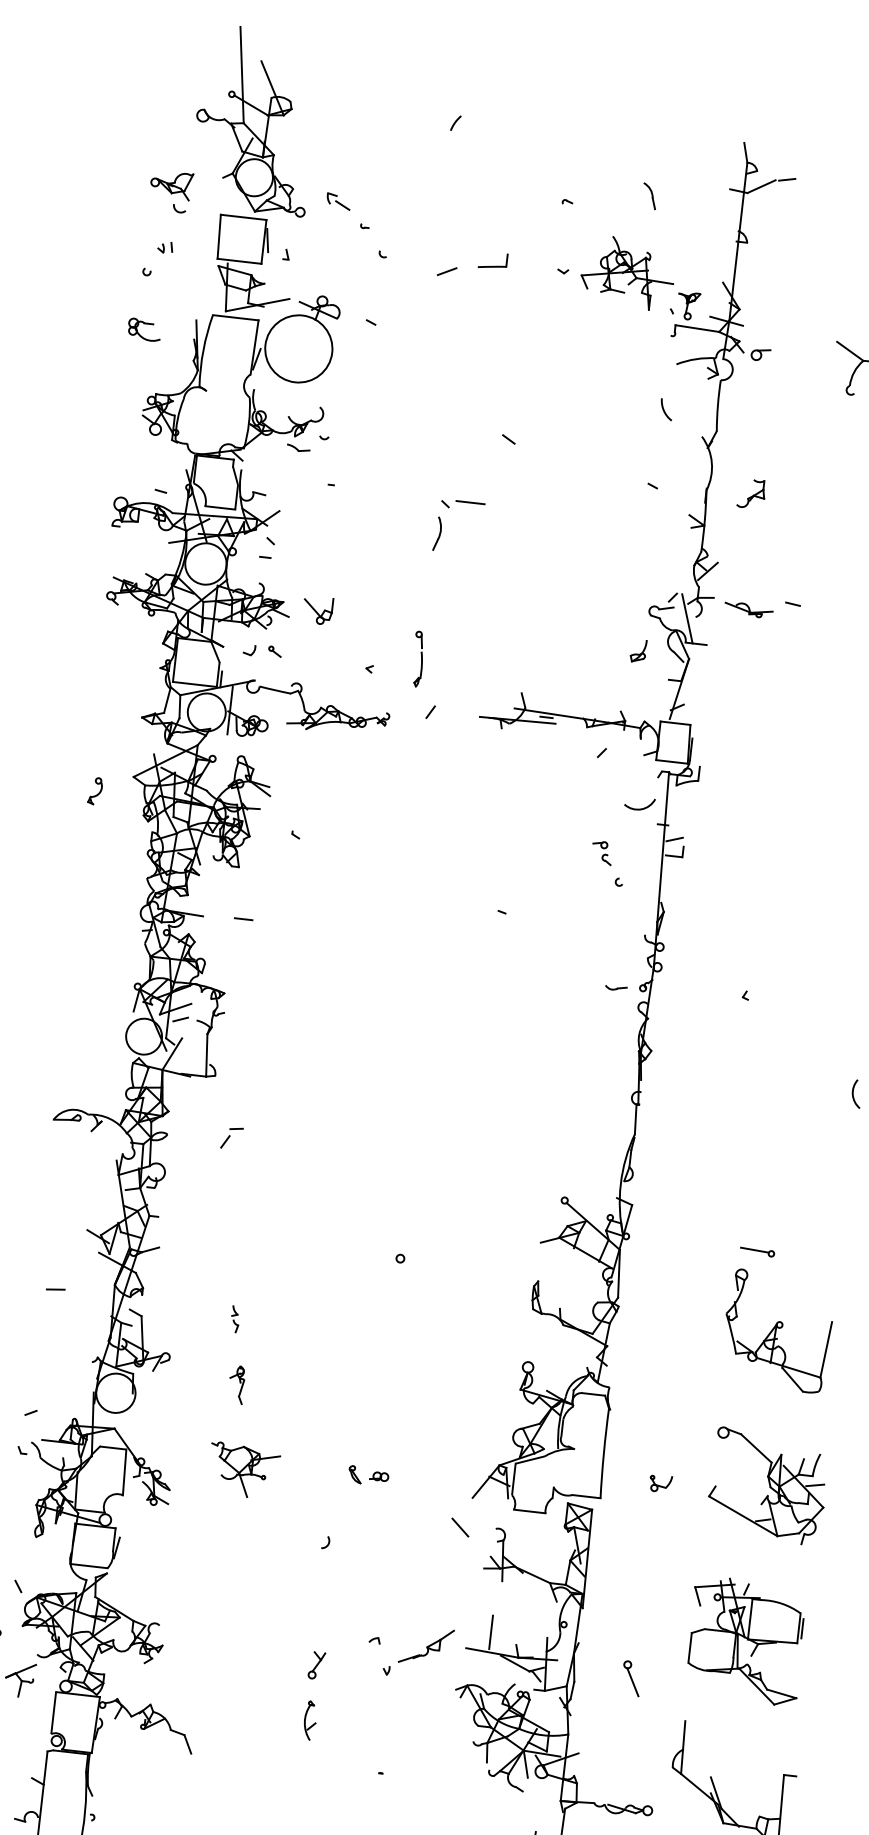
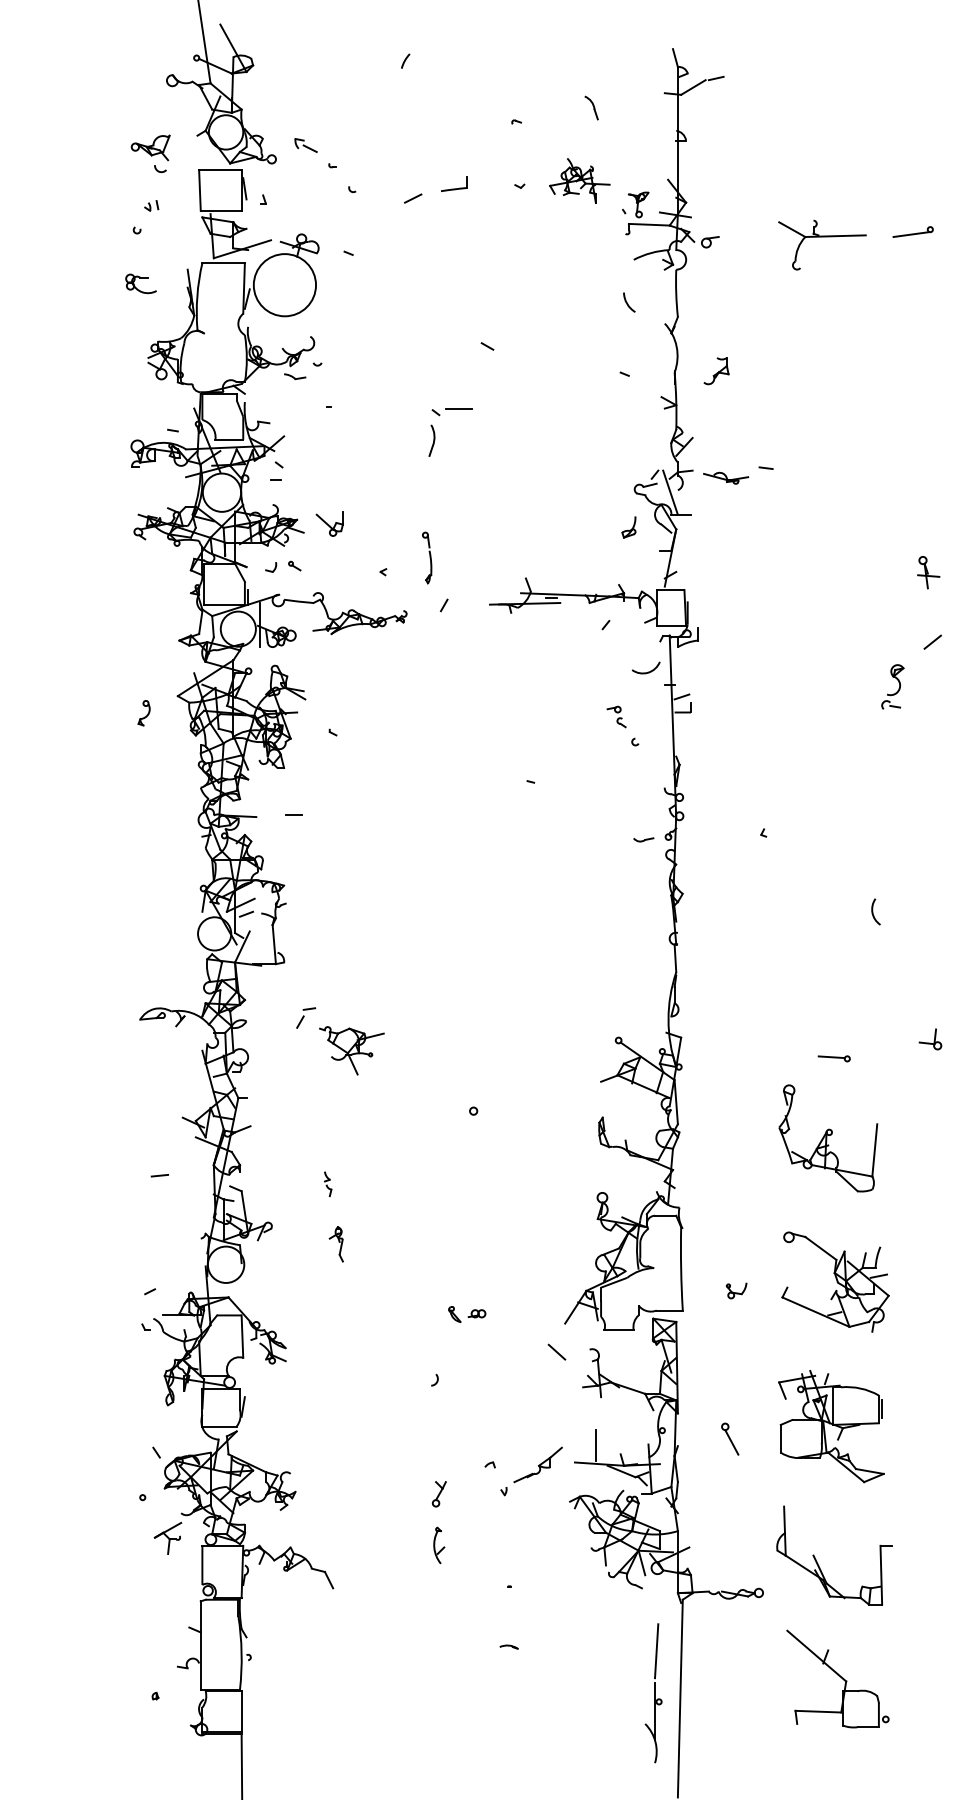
part: (627, 272) -> (579, 180), size x0.7
part: (756, 1251) -> (833, 1058), moved
part: (243, 1470) -> (351, 1050), moved
part: (631, 1677) -> (730, 1438), moved

